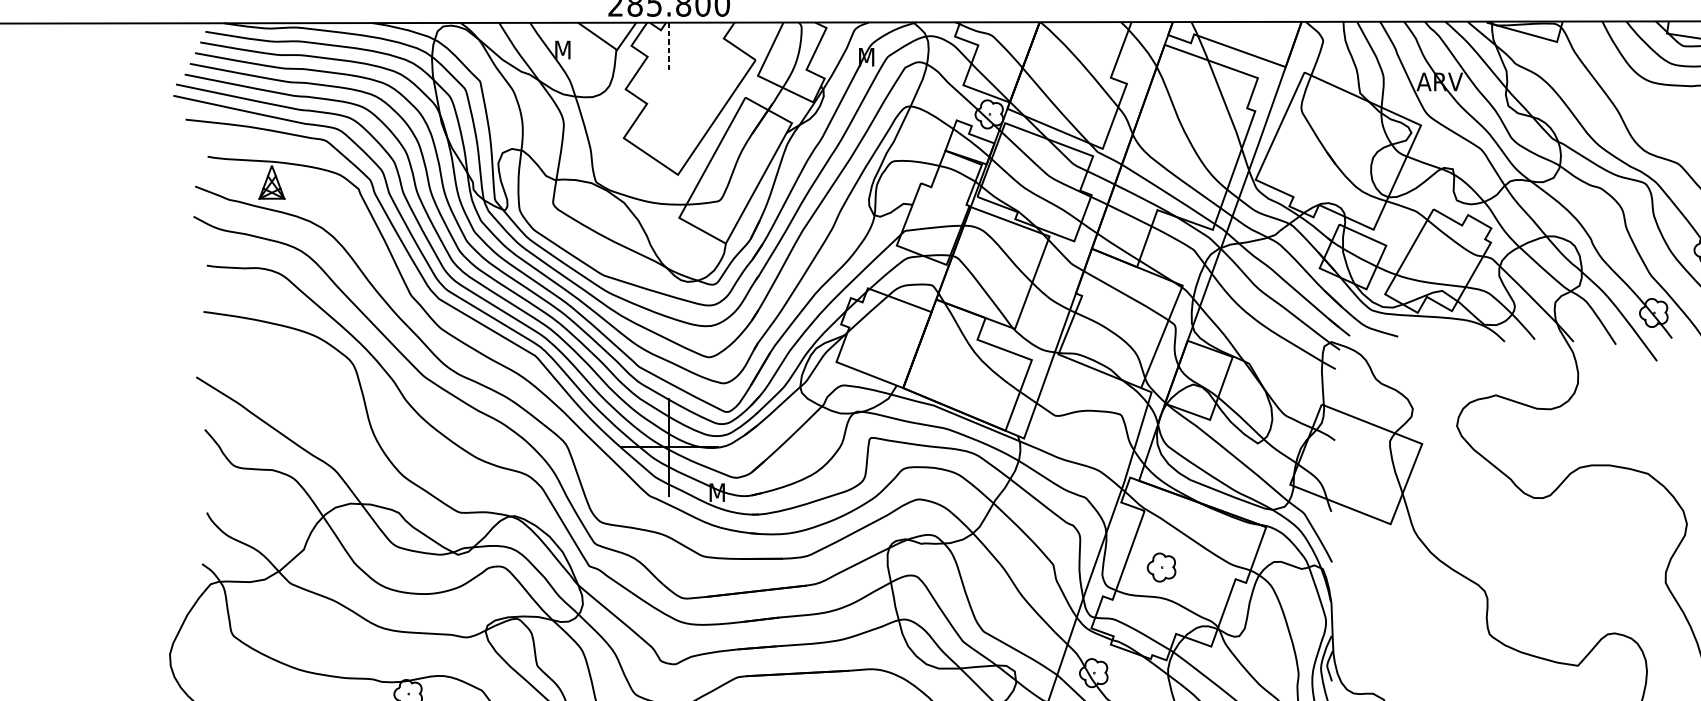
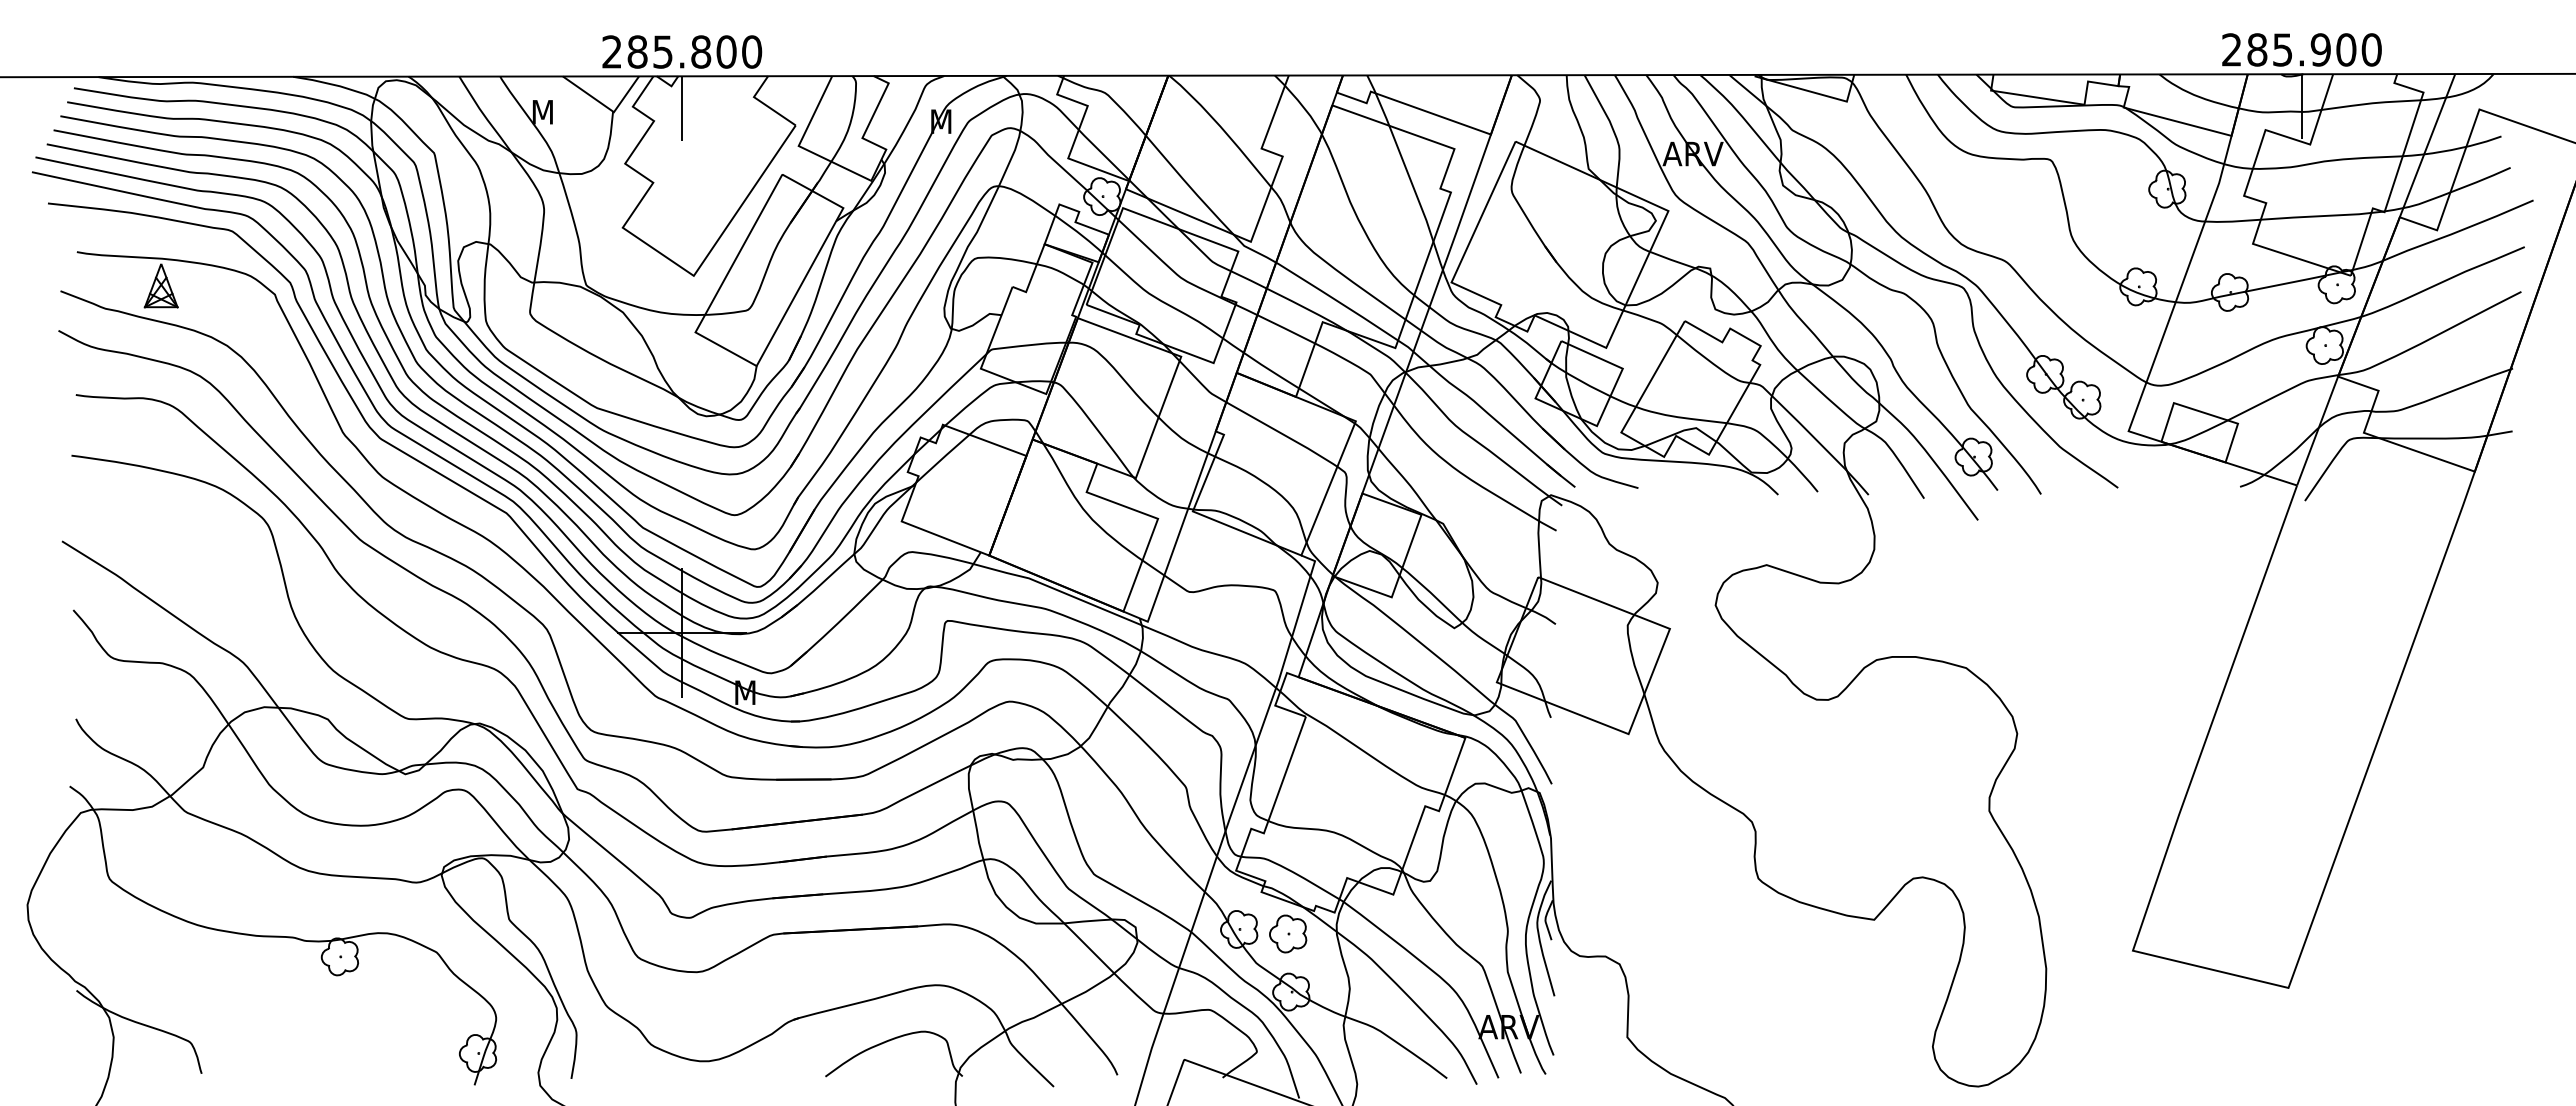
line: (669, 47) -> (682, 109), dashed -> solid
part: (1161, 567) -> (1288, 933), moved

